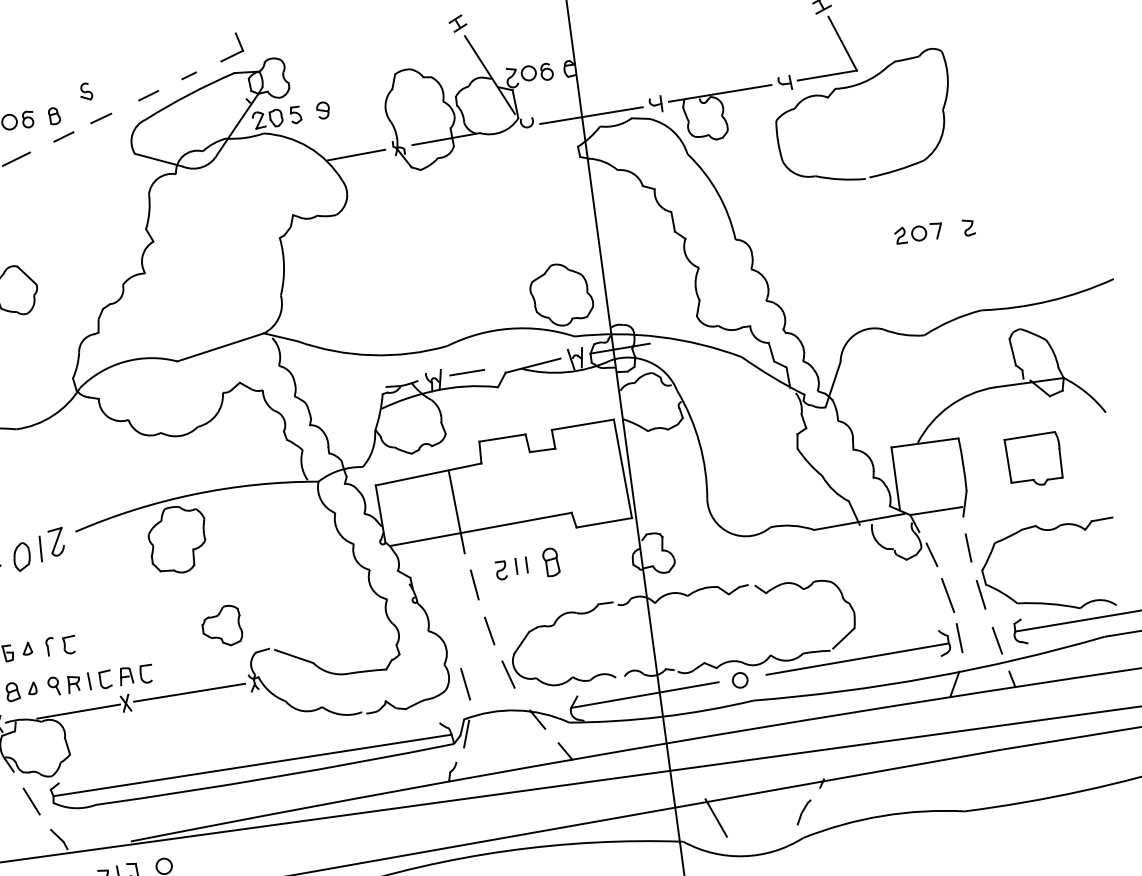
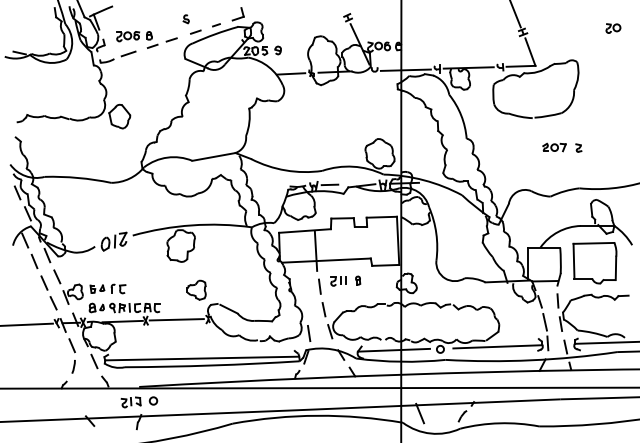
part: (84, 92) -> (185, 19), moved
part: (1033, 460) -> (594, 263), size x1.67
part: (552, 561) -> (358, 280), size x0.62

